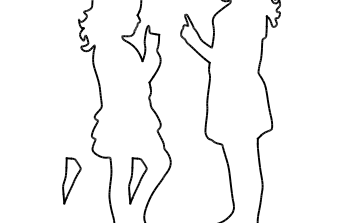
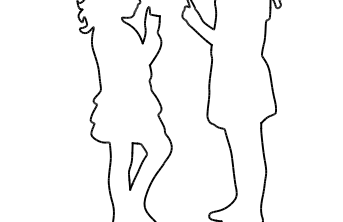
part: (71, 180) -> (69, 166), removed

